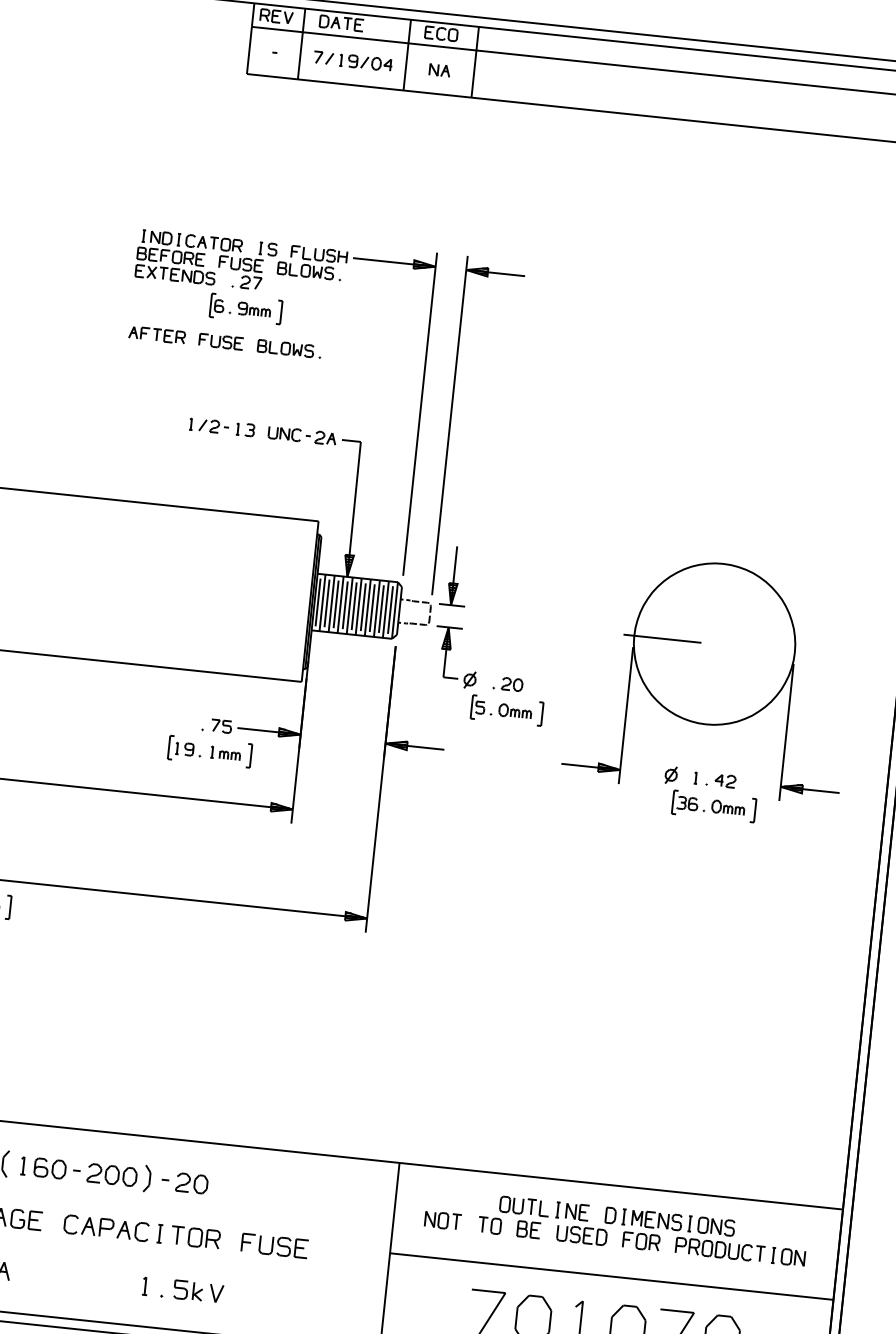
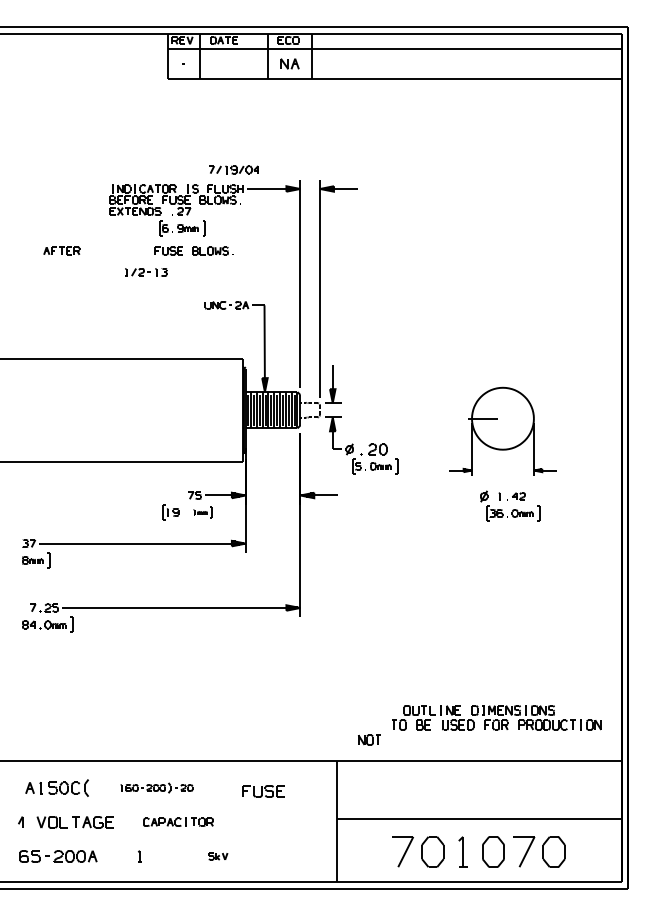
part: (352, 60) -> (233, 169), moved
part: (439, 69) -> (289, 63), size x1.4
part: (156, 334) -> (61, 250), moved
part: (222, 427) -> (146, 272), moved
part: (710, 677) -> (502, 431), size x0.6
part: (508, 684) -> (374, 449), size x1.4
part: (230, 754) -> (202, 512), size x0.7
part: (114, 1174) -> (156, 787), size x0.6
part: (442, 1219) -> (369, 739), moved
part: (642, 1229) -> (496, 717), moved
part: (142, 1232) -> (178, 822), size x0.7
part: (274, 1246) -> (263, 791), moved
part: (144, 1286) -> (139, 856), moved
part: (199, 1291) -> (218, 856), size x0.6

